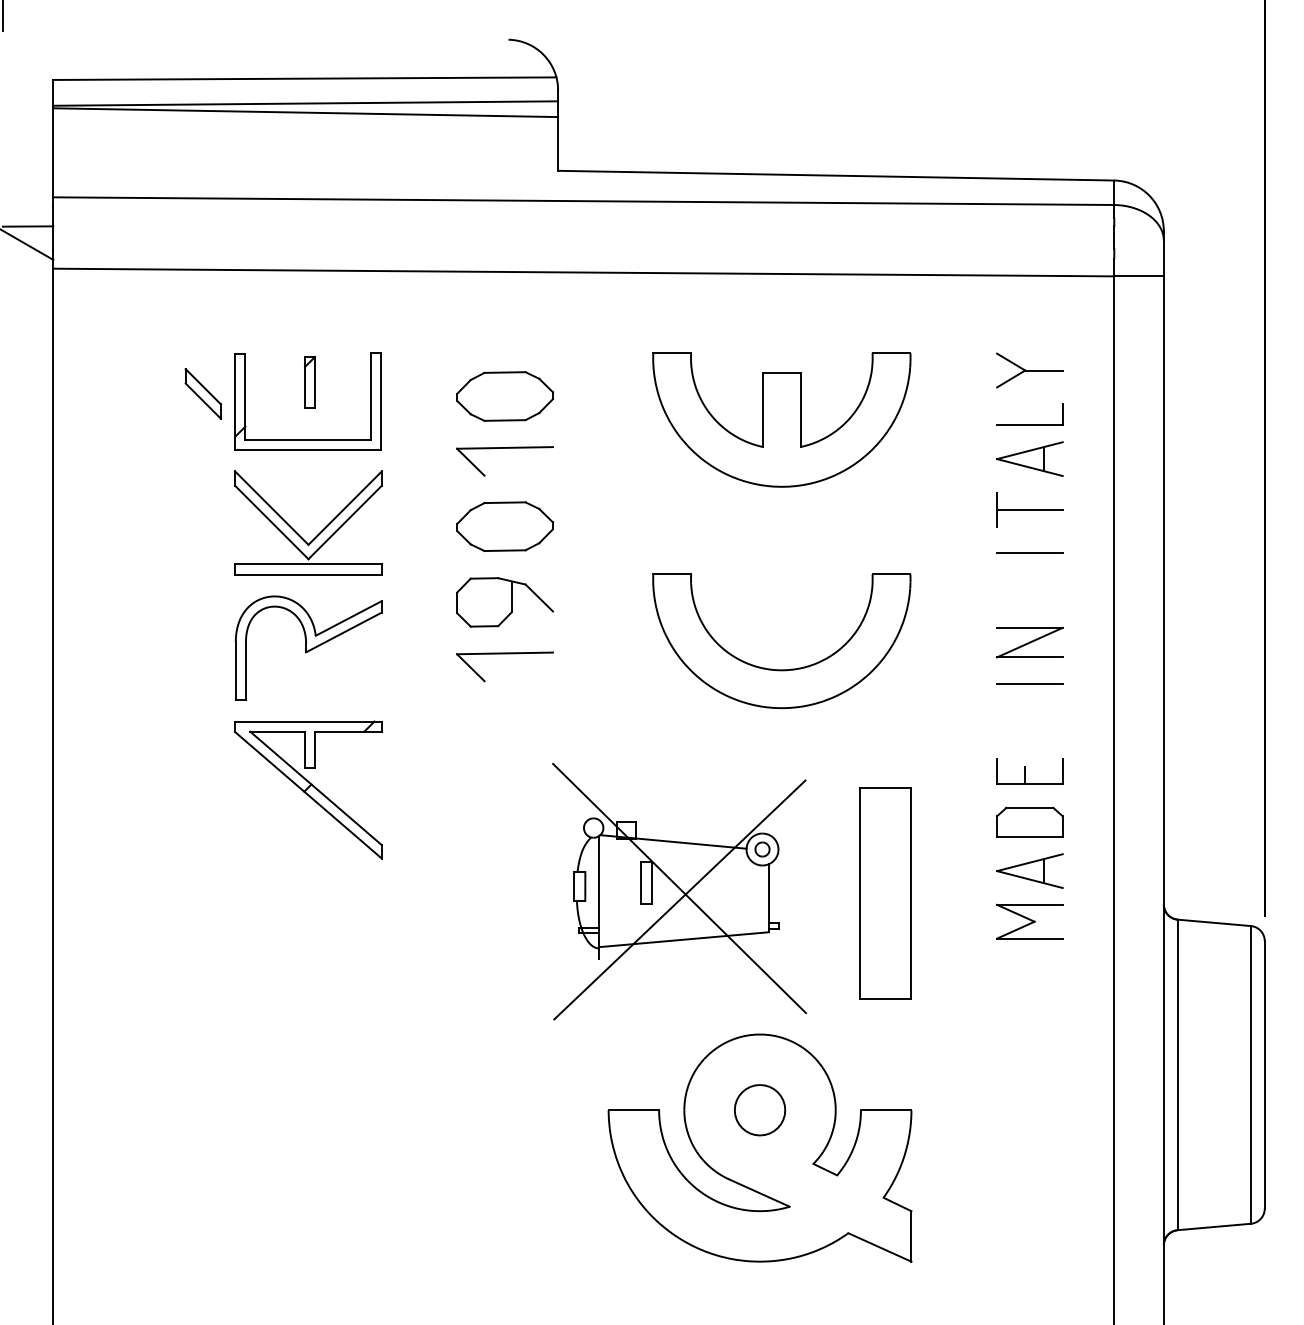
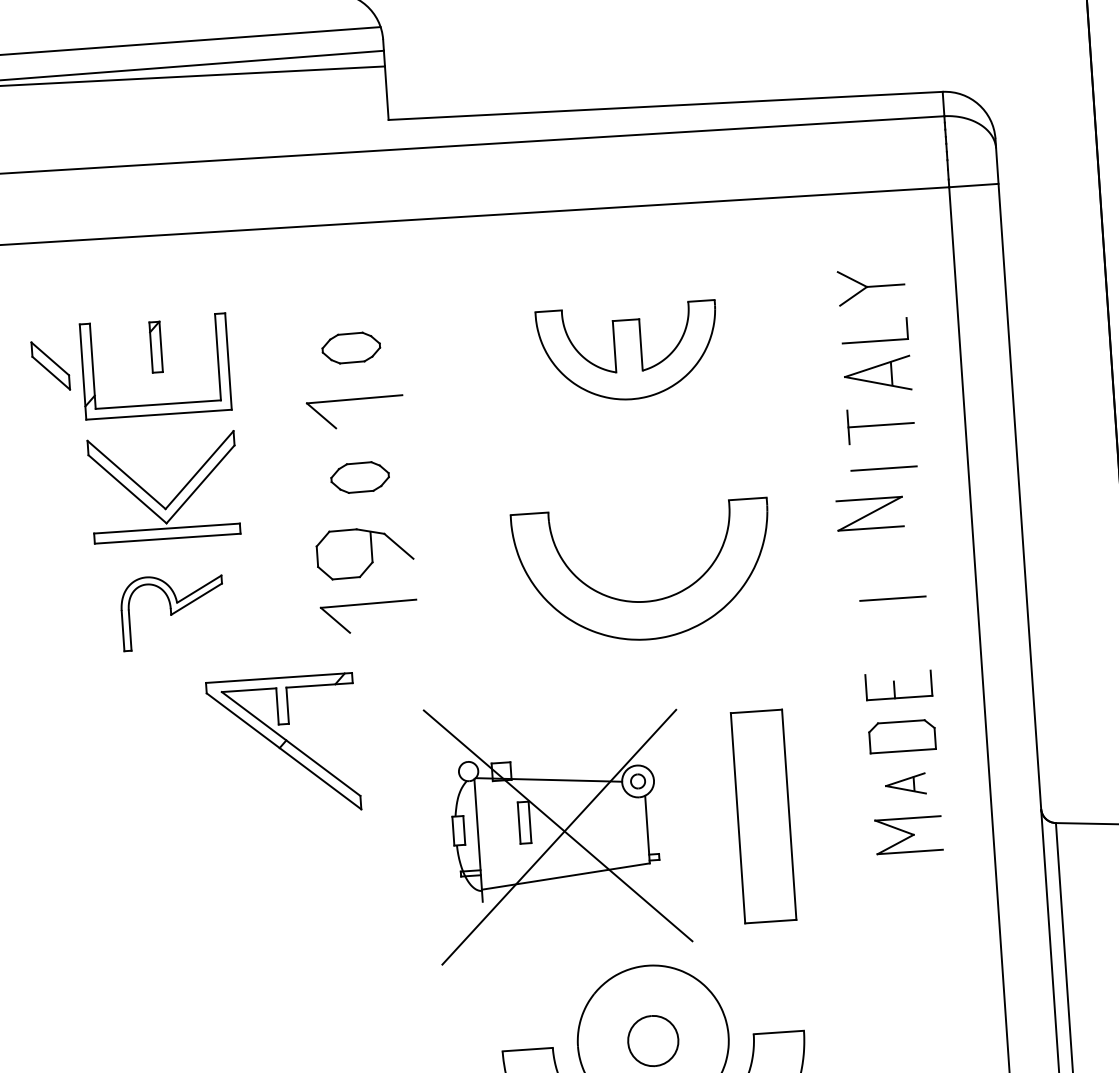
part: (505, 396) -> (351, 348), size x0.6
part: (781, 419) -> (627, 352), size x0.7
part: (505, 526) -> (360, 477), size x0.6
part: (1029, 642) -> (869, 513), moved
part: (308, 647) -> (172, 611), size x0.7
part: (308, 789) -> (283, 745), moved
part: (1029, 870) -> (905, 784), size x0.6

